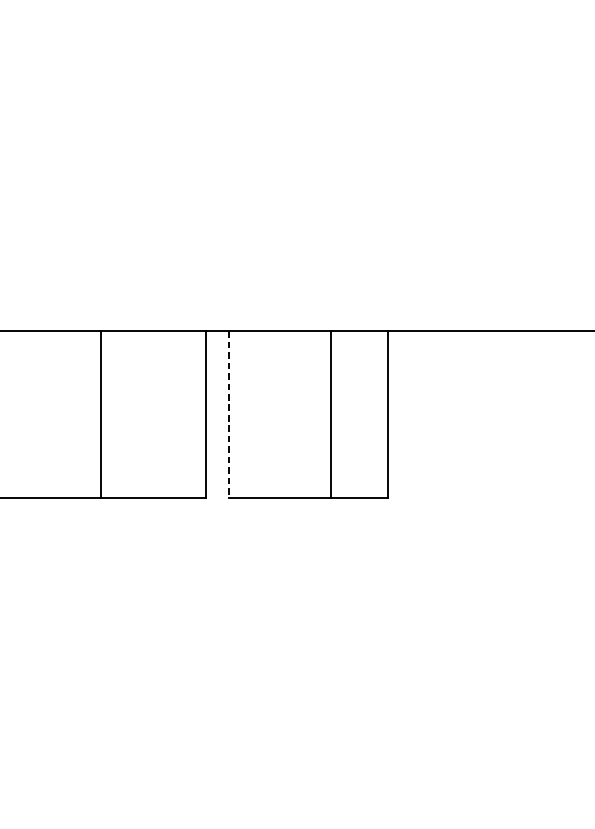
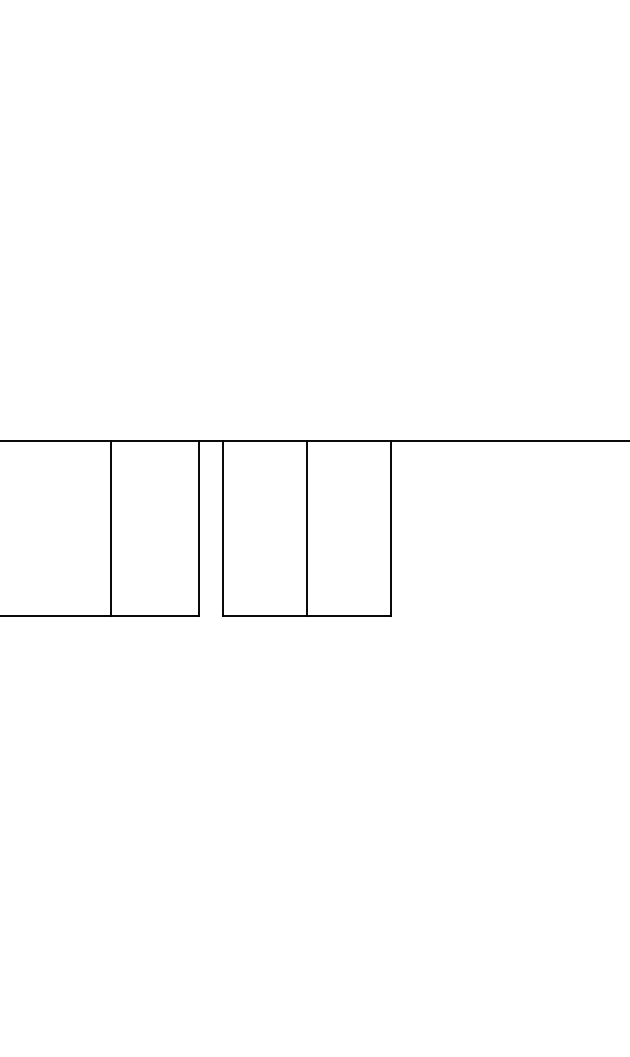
line: (101, 414) -> (110, 528), moved
line: (229, 414) -> (223, 528), dashed -> solid
line: (330, 414) -> (307, 528), moved

